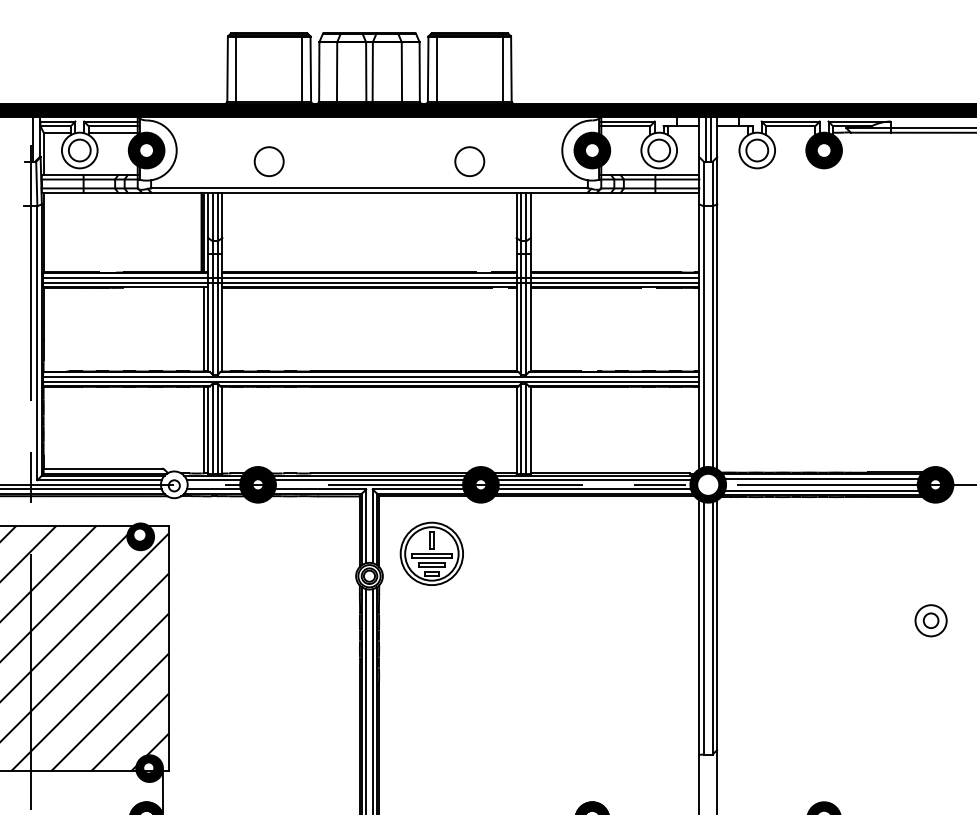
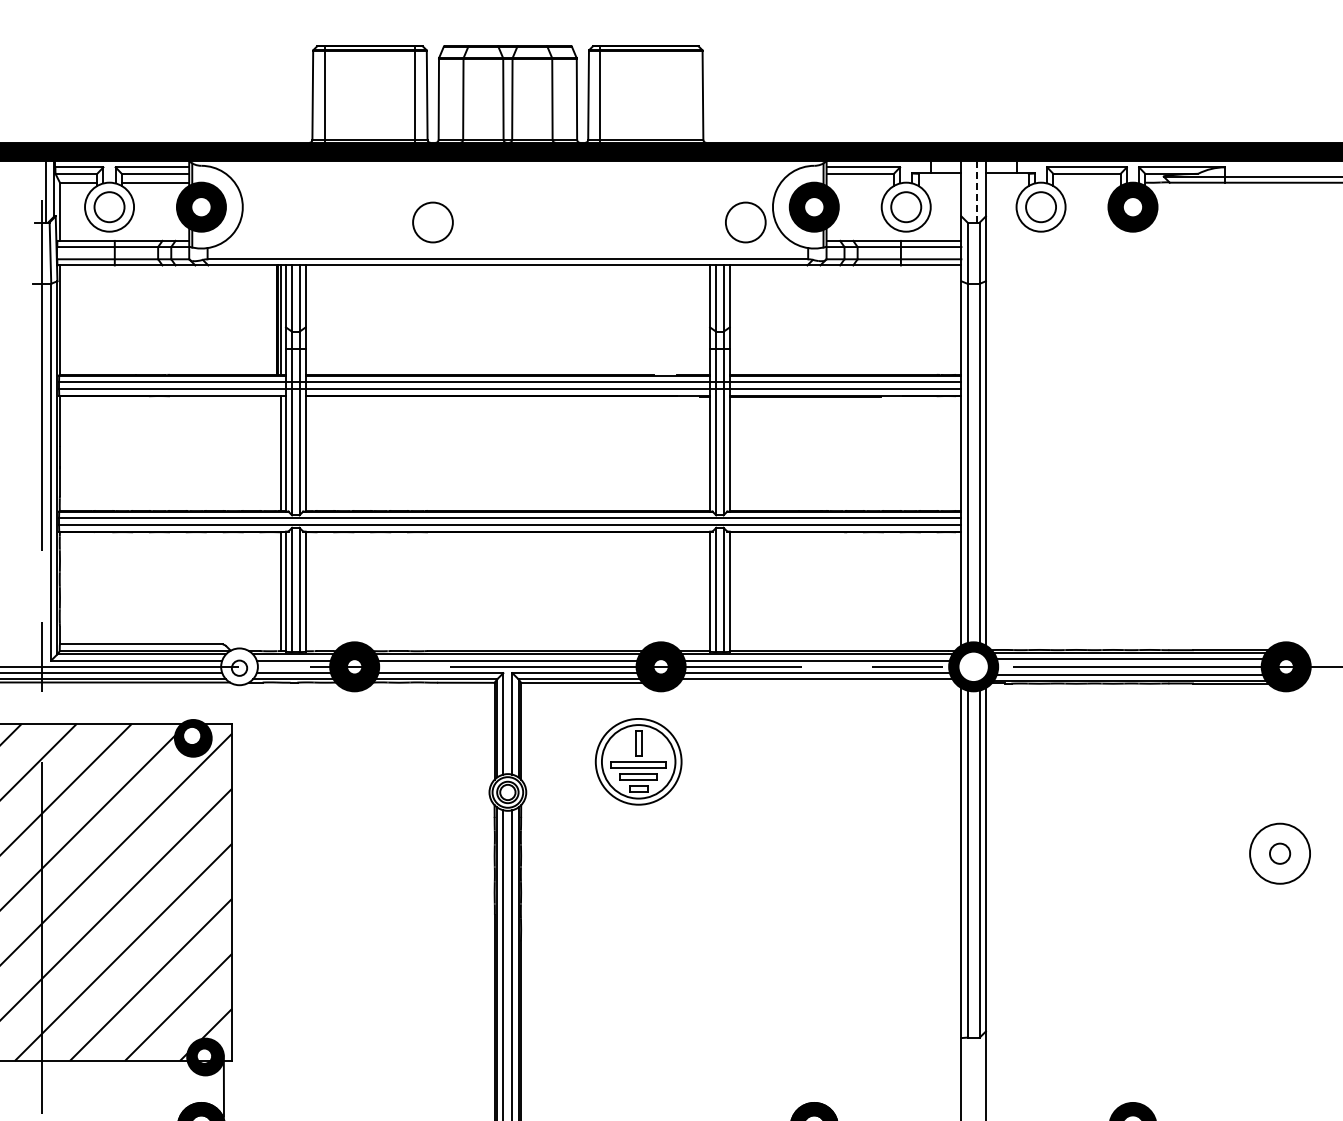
line: (503, 68) -> (691, 94), removed
line: (705, 139) -> (969, 191), removed
line: (711, 139) -> (977, 191), solid -> dashed
circle: (268, 161) -> (432, 222), moved
circle: (469, 161) -> (745, 222), moved
line: (594, 496) -> (817, 682), removed
part: (431, 553) -> (638, 761), moved
circle: (930, 620) -> (1279, 853), size x1.4

